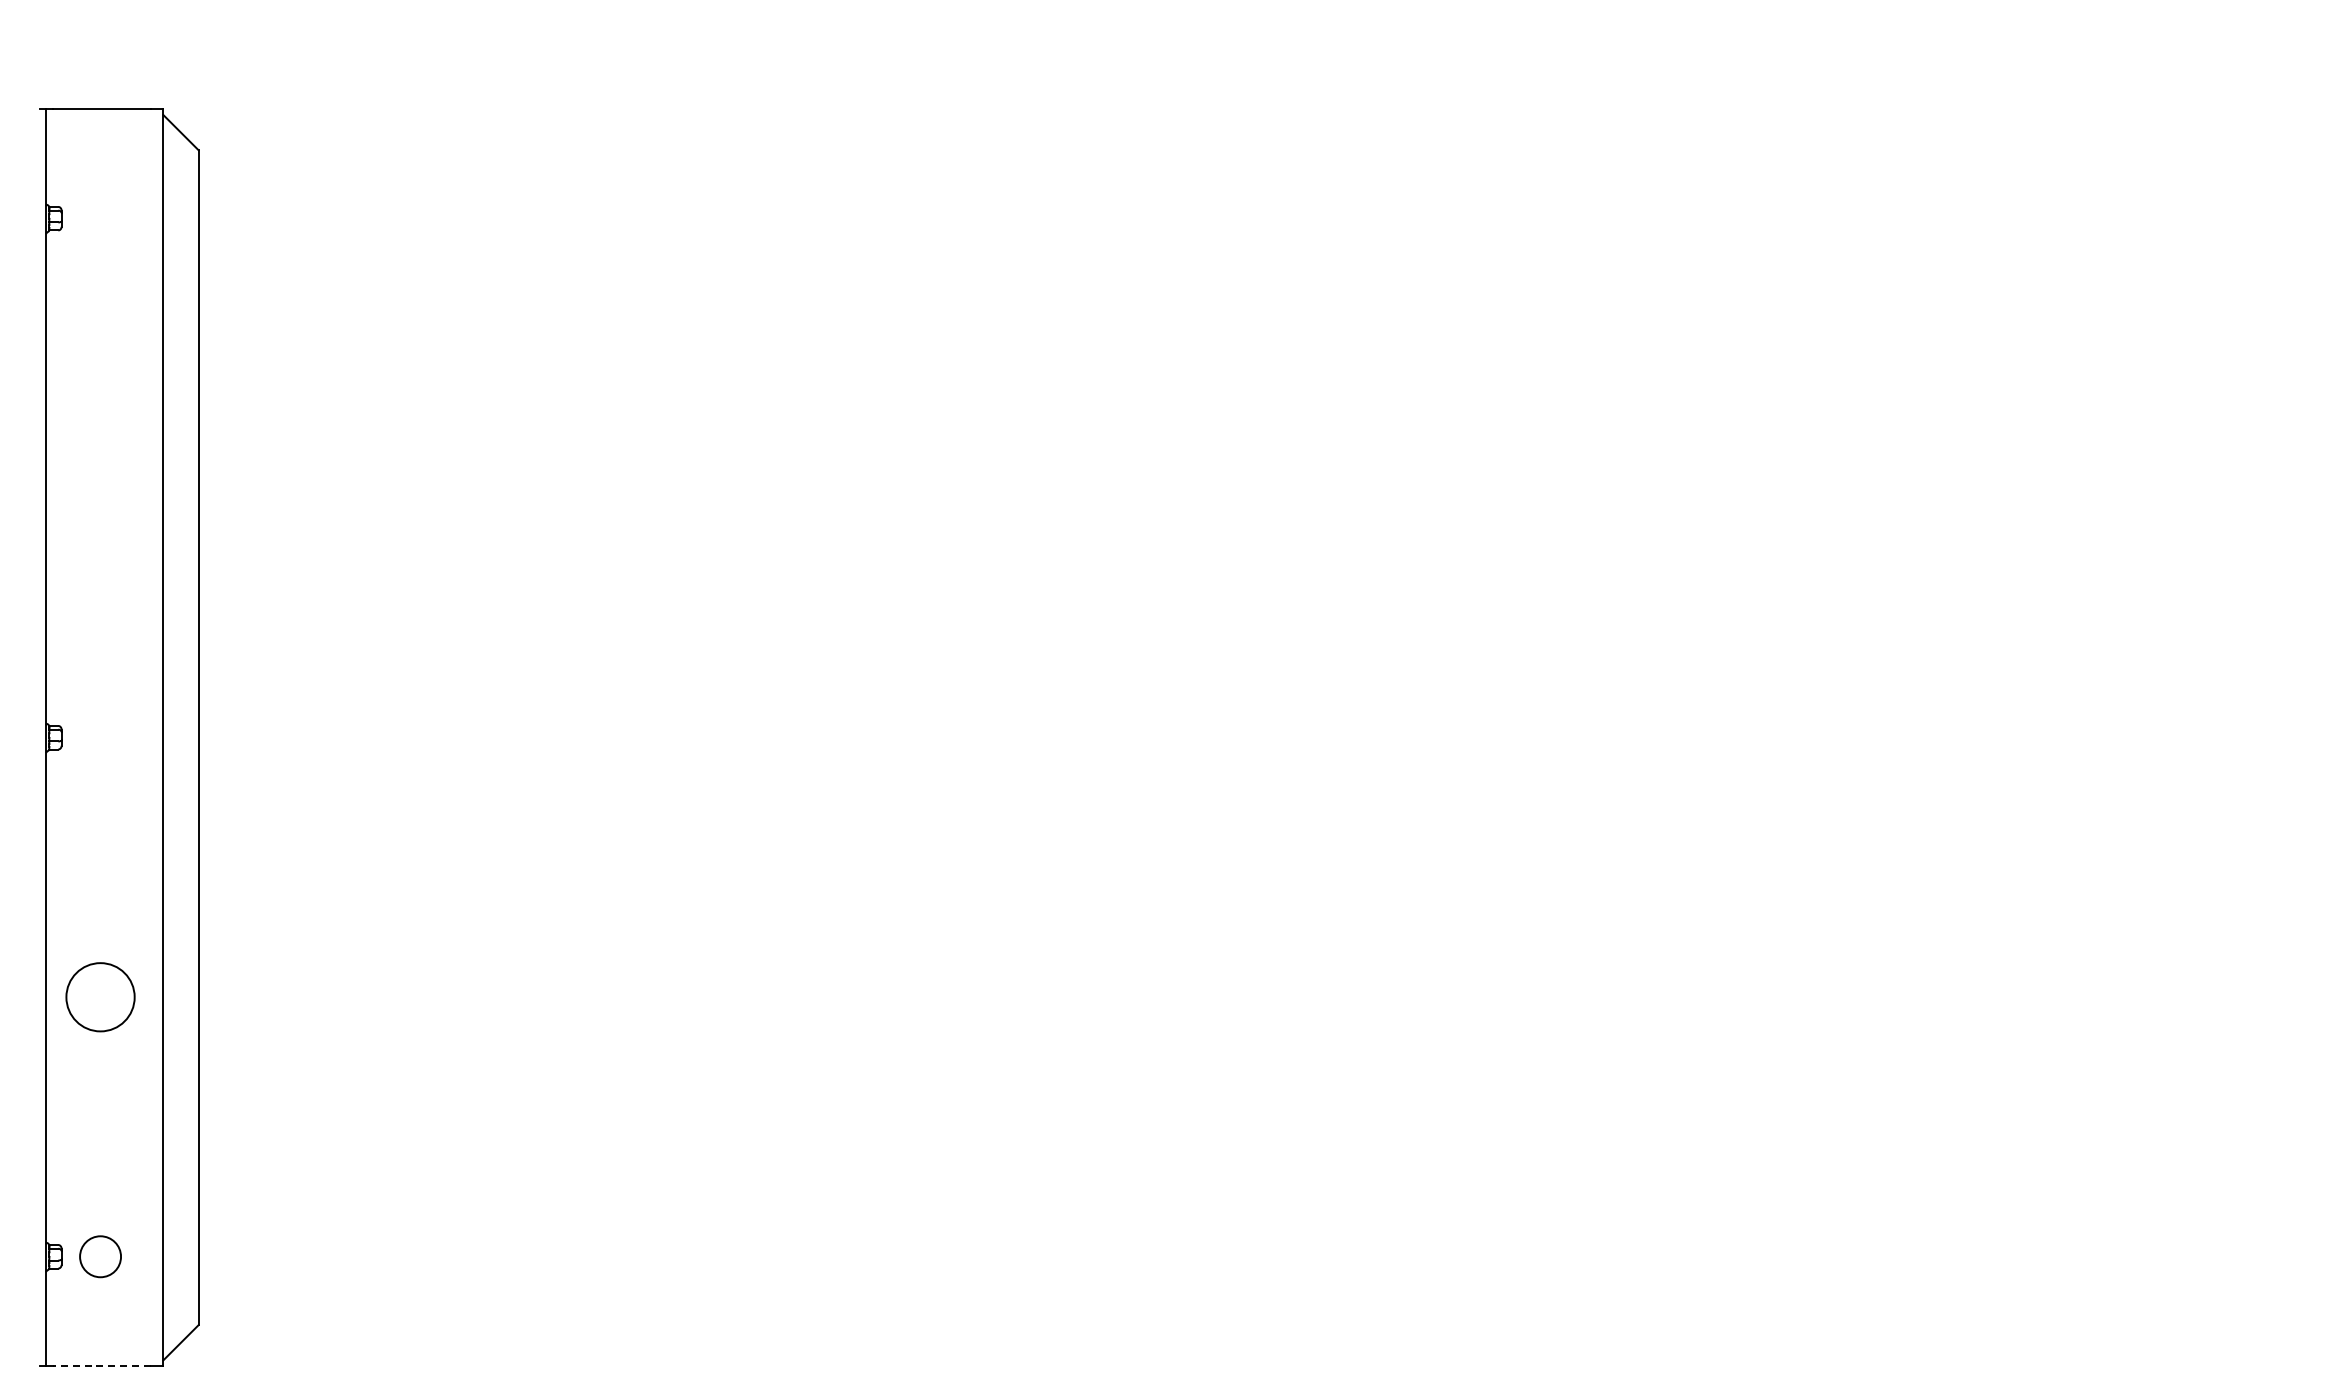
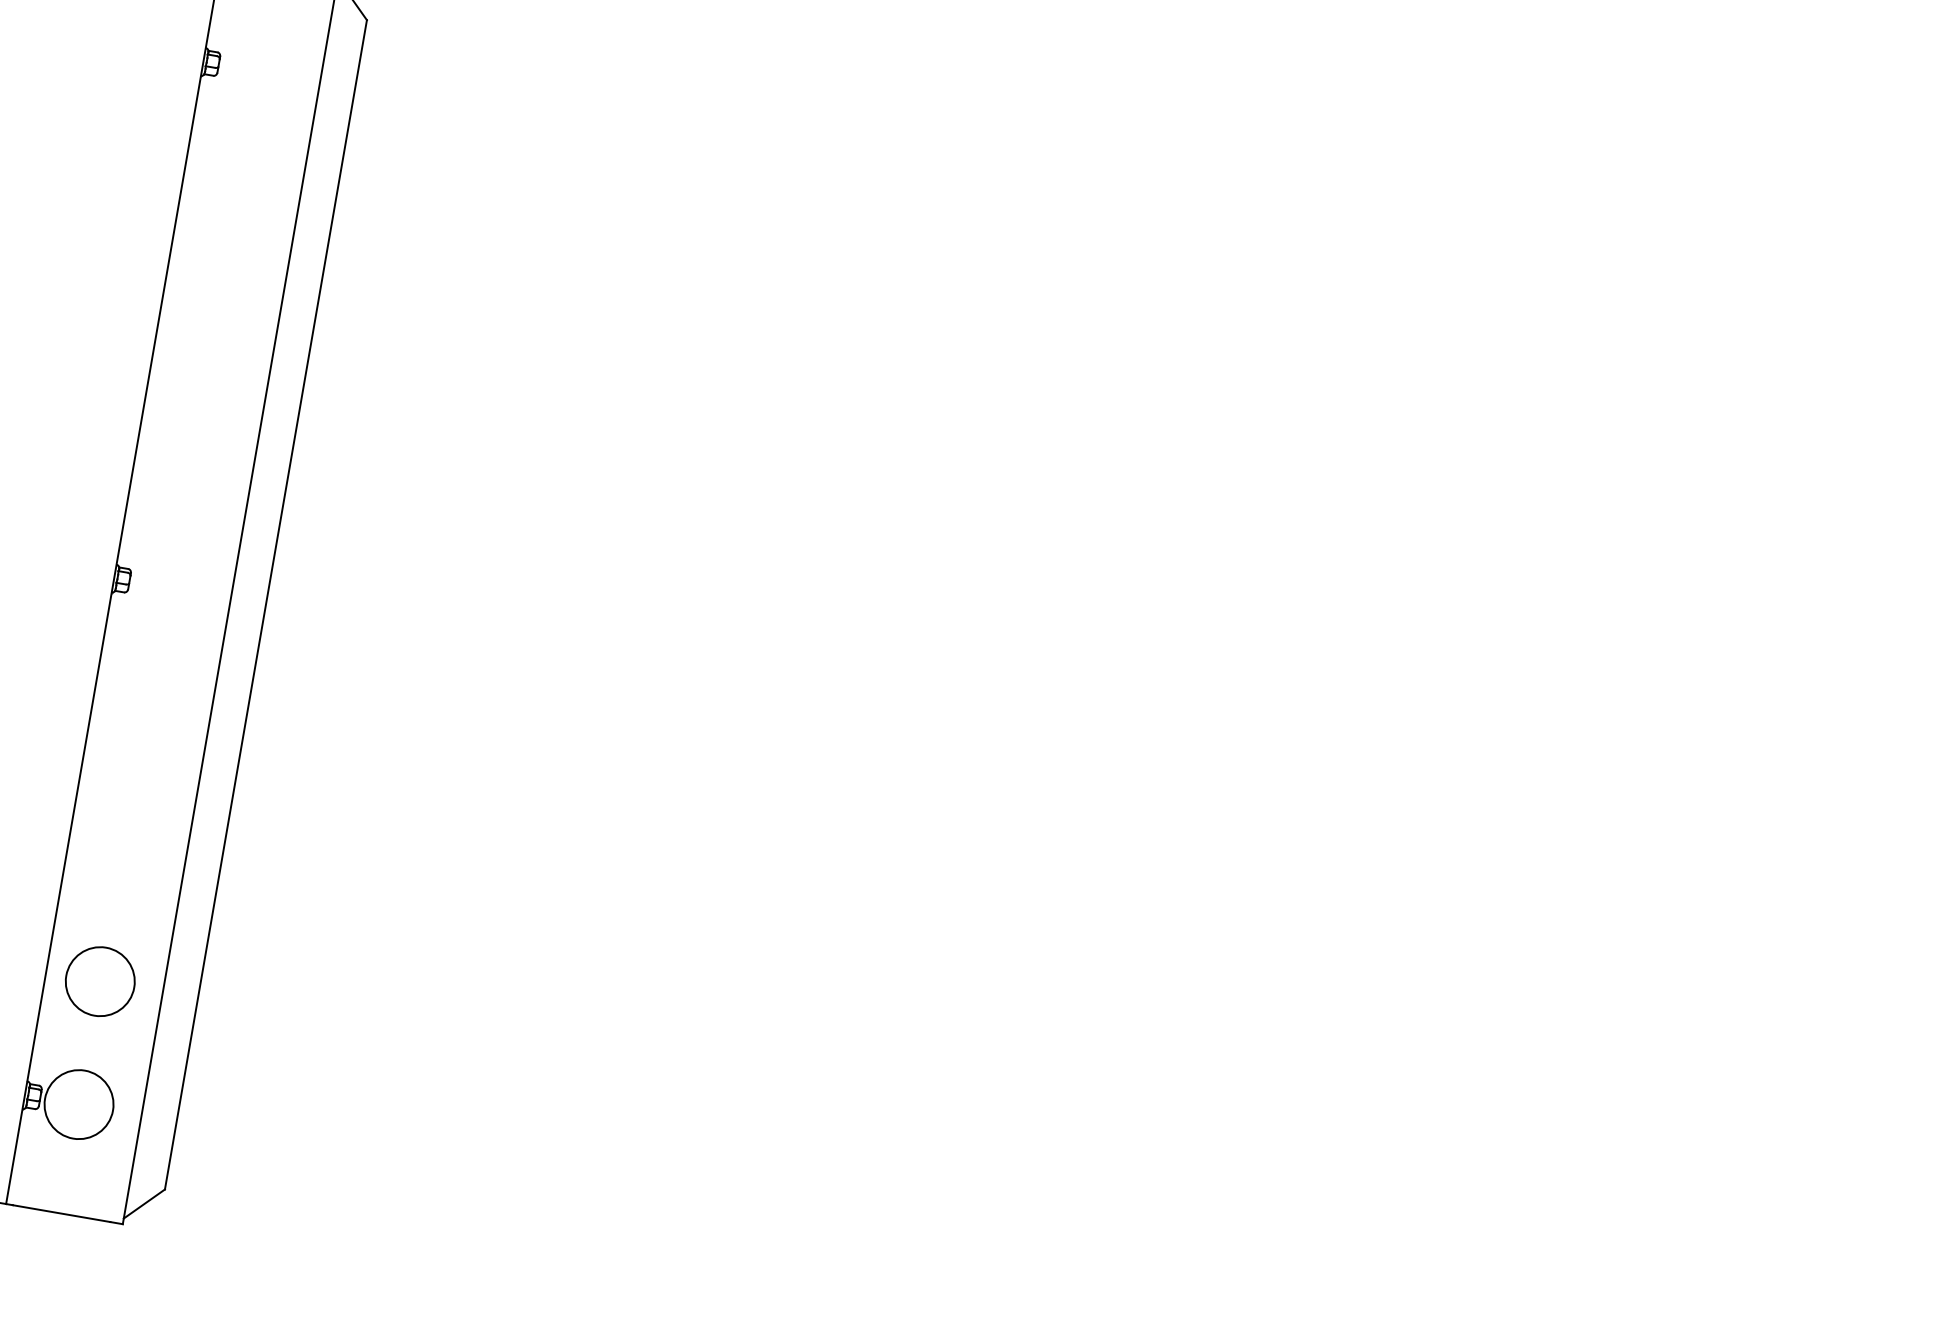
circle: (100, 997) -> (100, 981), moved
circle: (100, 1256) -> (79, 1104), size x1.67
line: (101, 1366) -> (61, 1214), dashed -> solid

